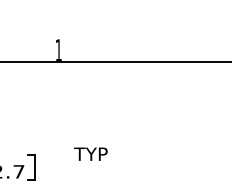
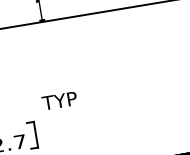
text: (90, 153) -> (59, 100), moved

